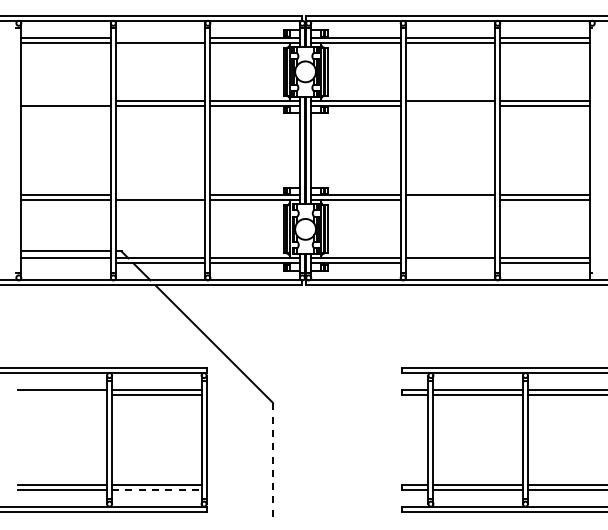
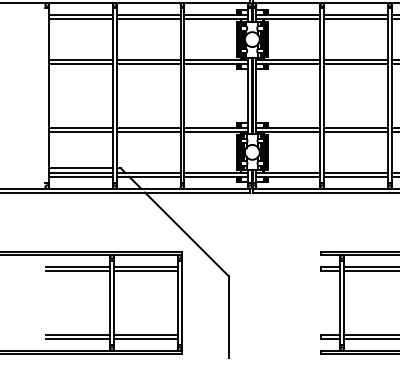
line: (160, 37) -> (148, 15), added
line: (65, 100) -> (80, 60), added
line: (450, 105) -> (356, 63), added
line: (160, 195) -> (148, 128), added
line: (450, 200) -> (356, 131), added
line: (65, 263) -> (80, 176), added
line: (450, 263) -> (356, 176), added
line: (62, 395) -> (78, 271), added
line: (272, 459) -> (228, 317), dashed -> solid
line: (156, 489) -> (145, 338), dashed -> solid

